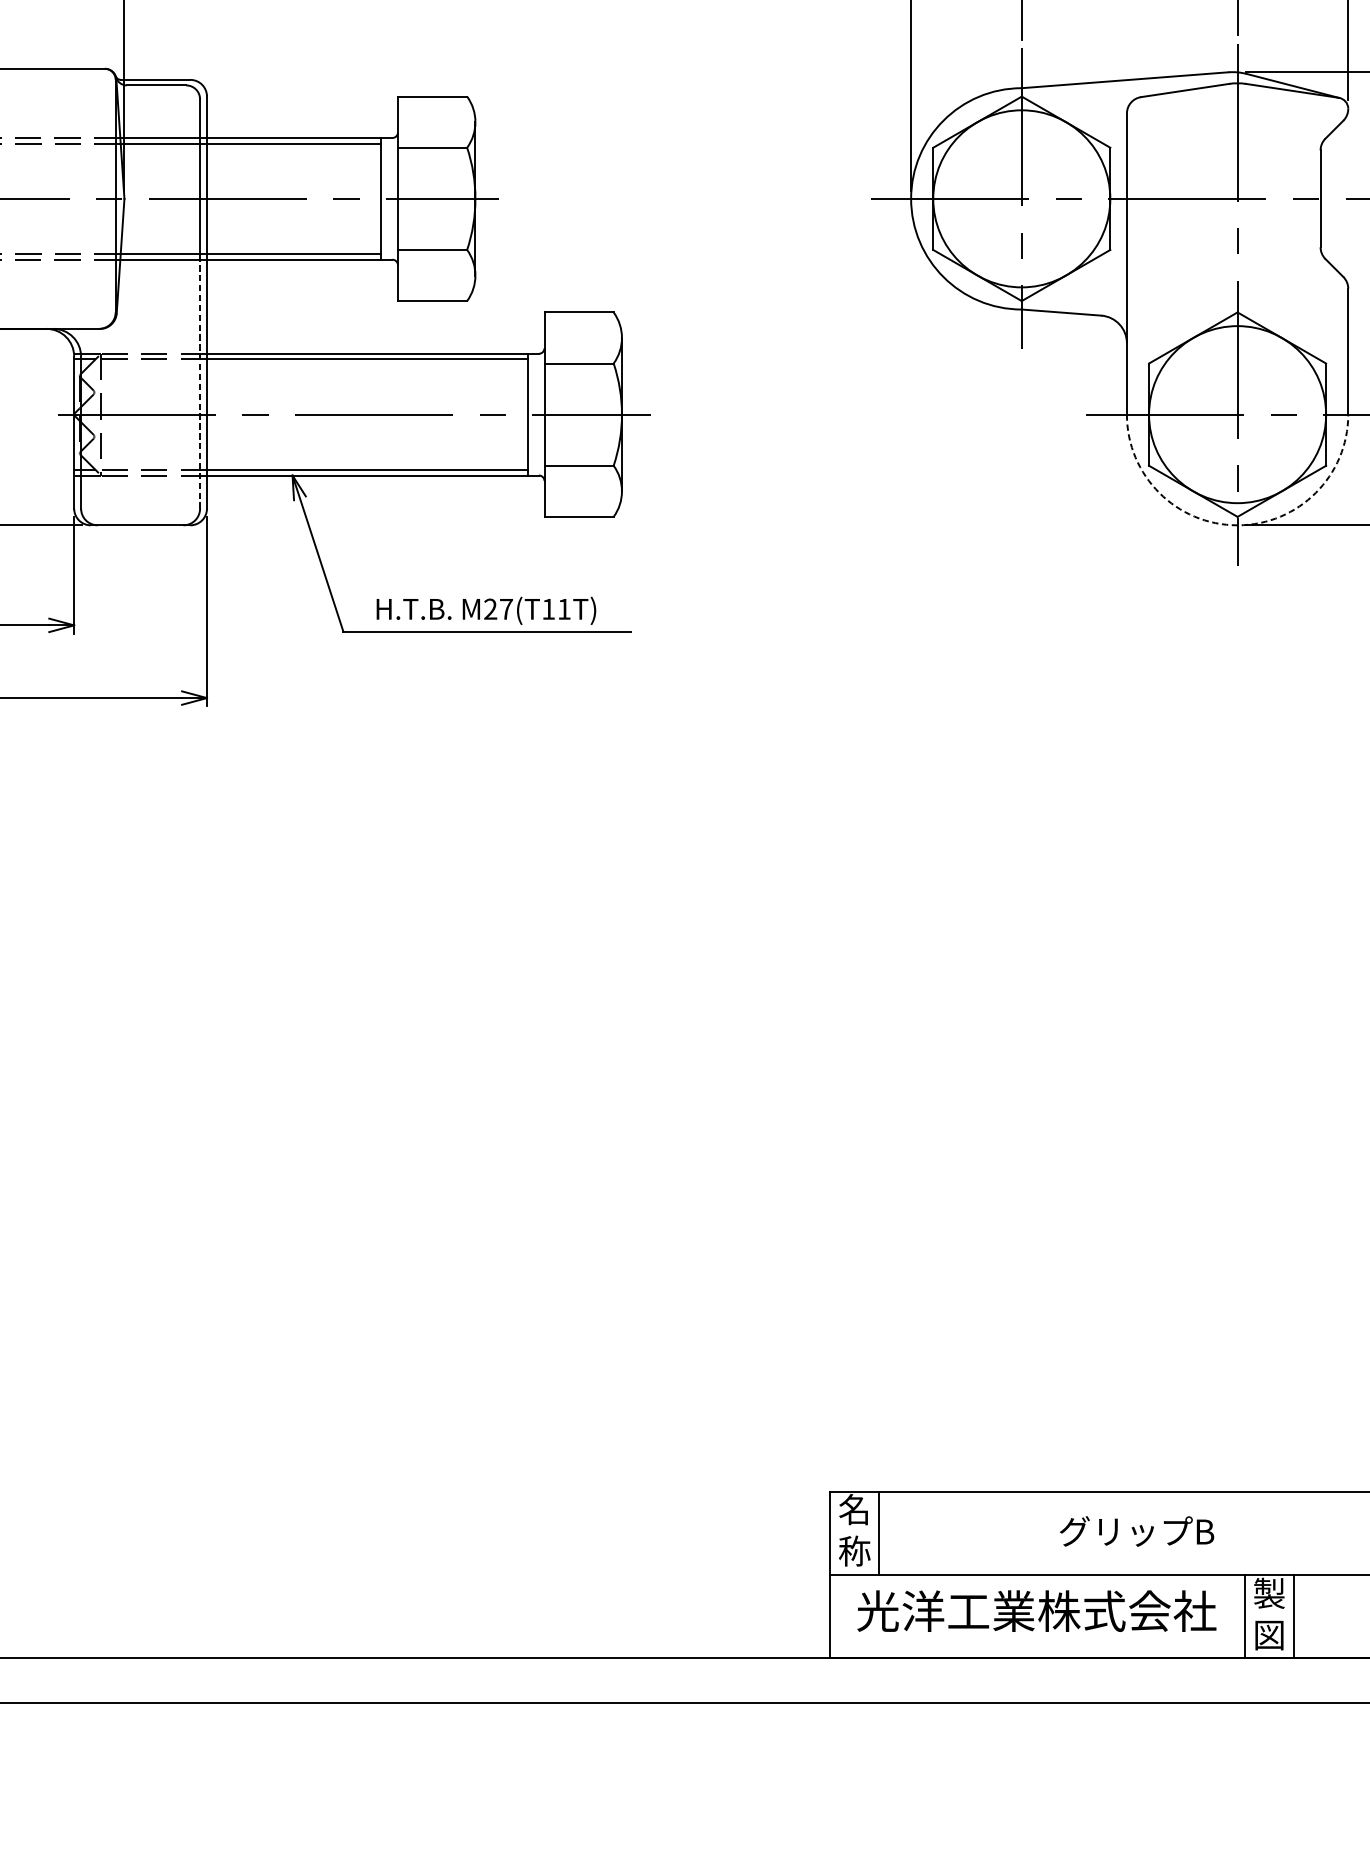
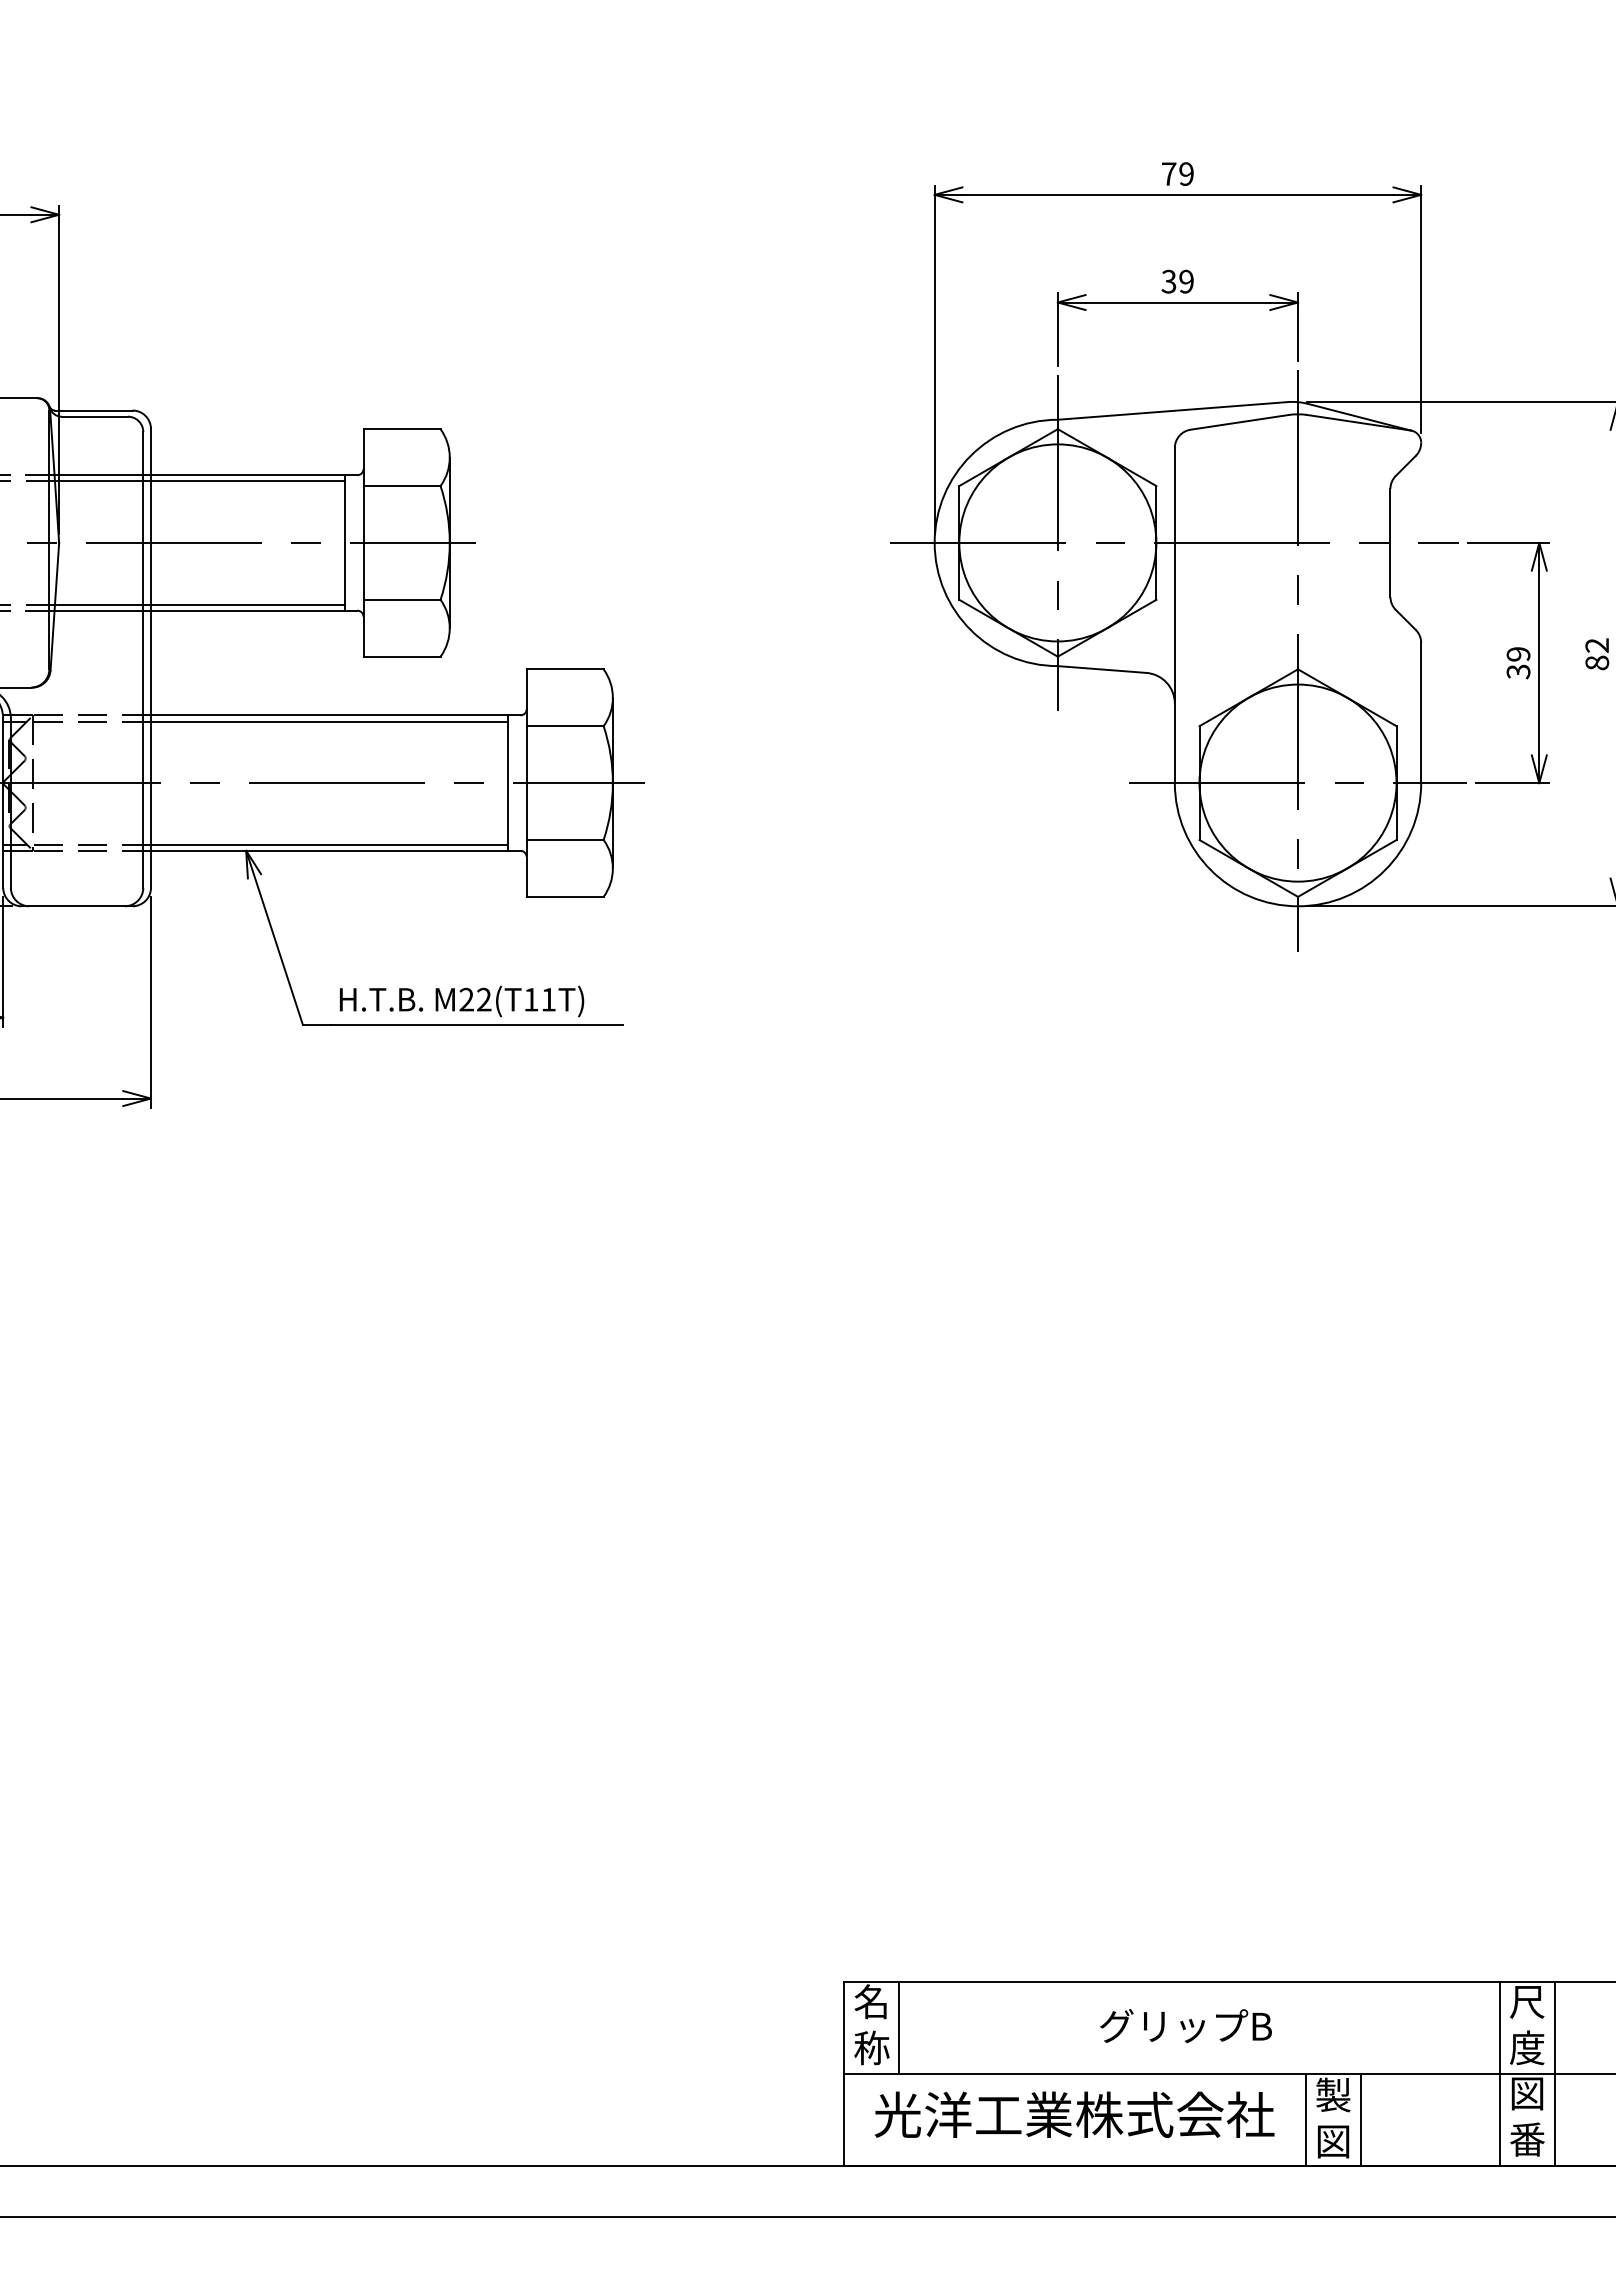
line: (200, 384) -> (143, 749), dashed -> solid
arc: (1238, 525) -> (1298, 906), dashed -> solid
text: (506, 609) -> (484, 999), M27(T11T) -> M22(T11T)

